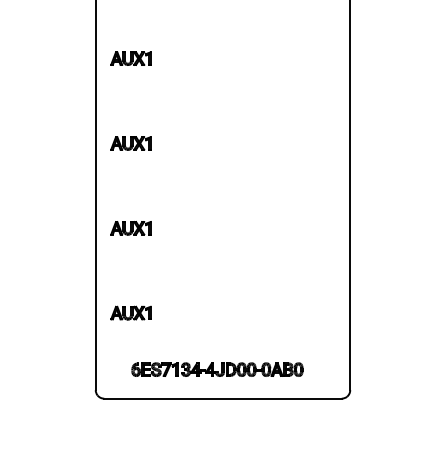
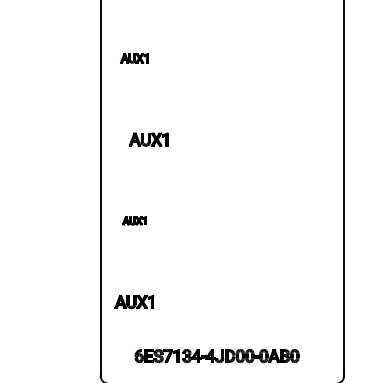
part: (130, 58) -> (133, 58), size x0.7
part: (130, 143) -> (148, 139), moved
part: (130, 228) -> (133, 220), size x0.6

